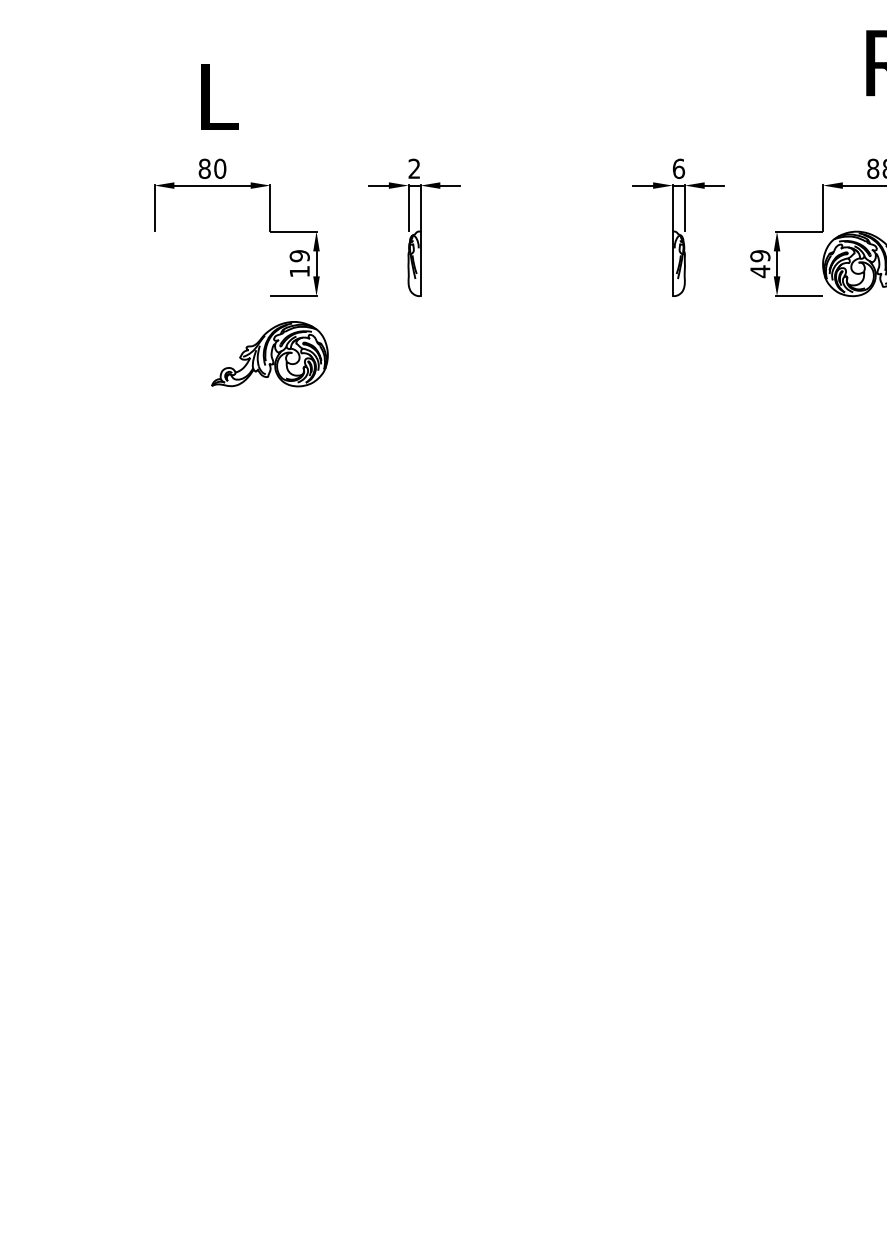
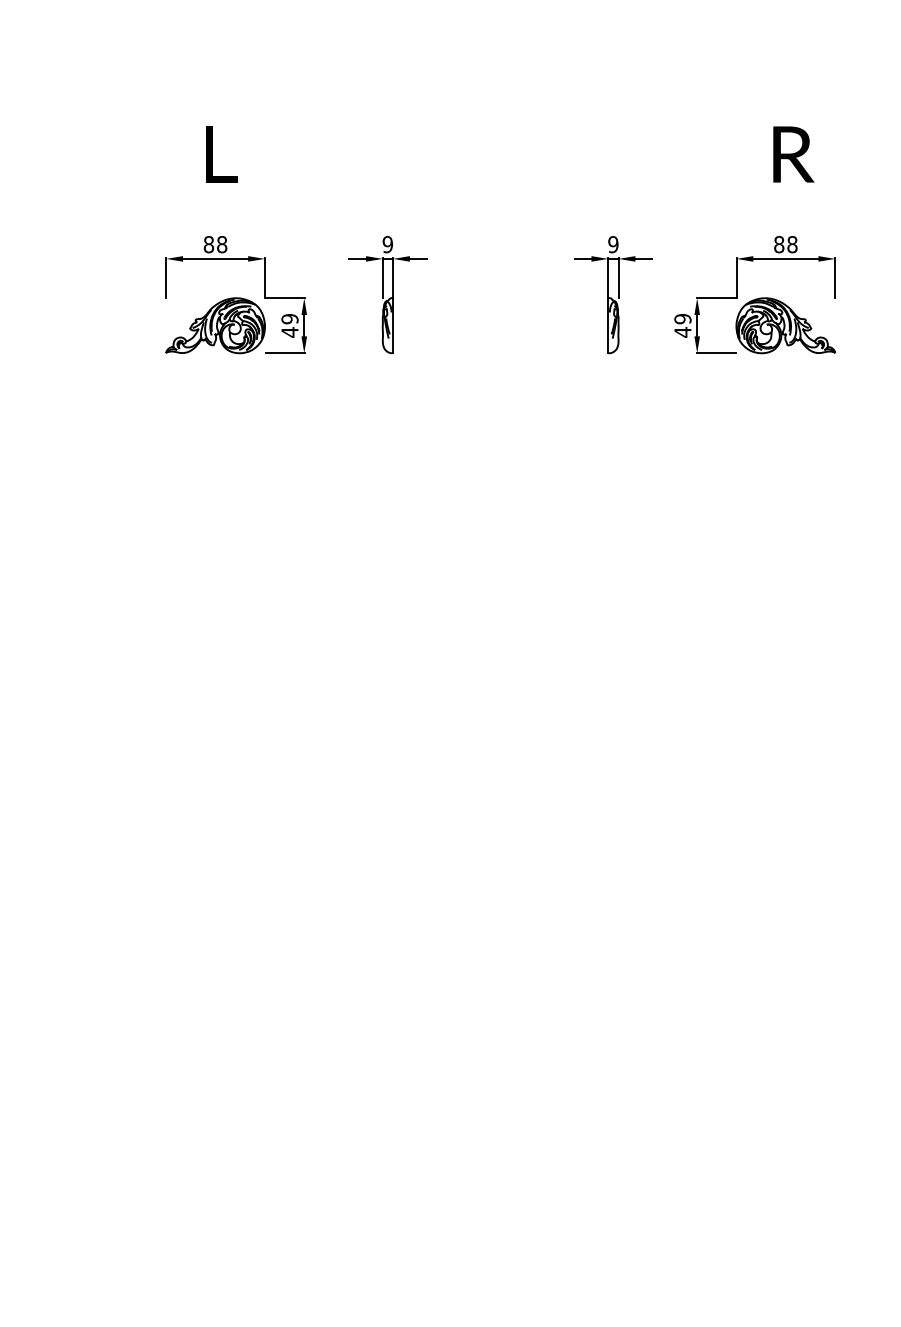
text: (219, 97) -> (221, 154), moved
text: (220, 168) -> (222, 244), 80 -> 88
text: (414, 168) -> (387, 244), 2 -> 9
text: (678, 168) -> (613, 244), 6 -> 9
text: (299, 270) -> (289, 331), 19 -> 49
part: (269, 353) -> (215, 325), moved

